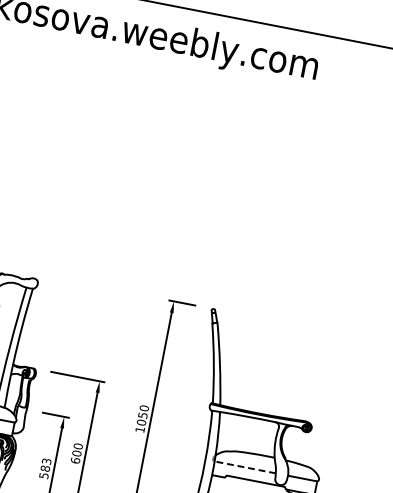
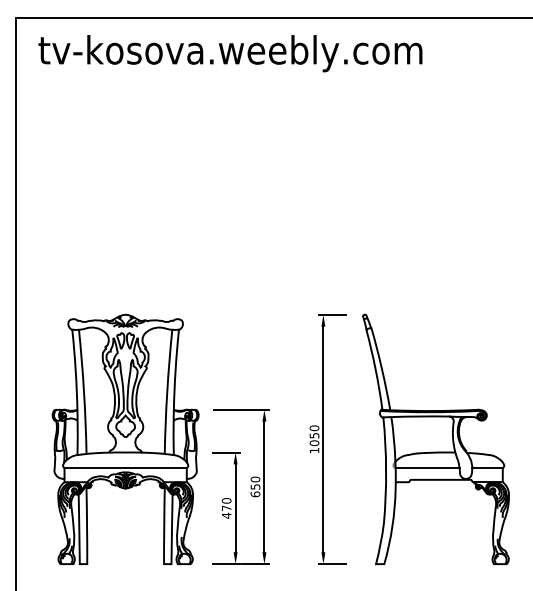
text: (77, 453) -> (255, 486), 600 -> 650
line: (245, 466) -> (427, 467), dashed -> solid
text: (45, 468) -> (226, 508), 583 -> 470

